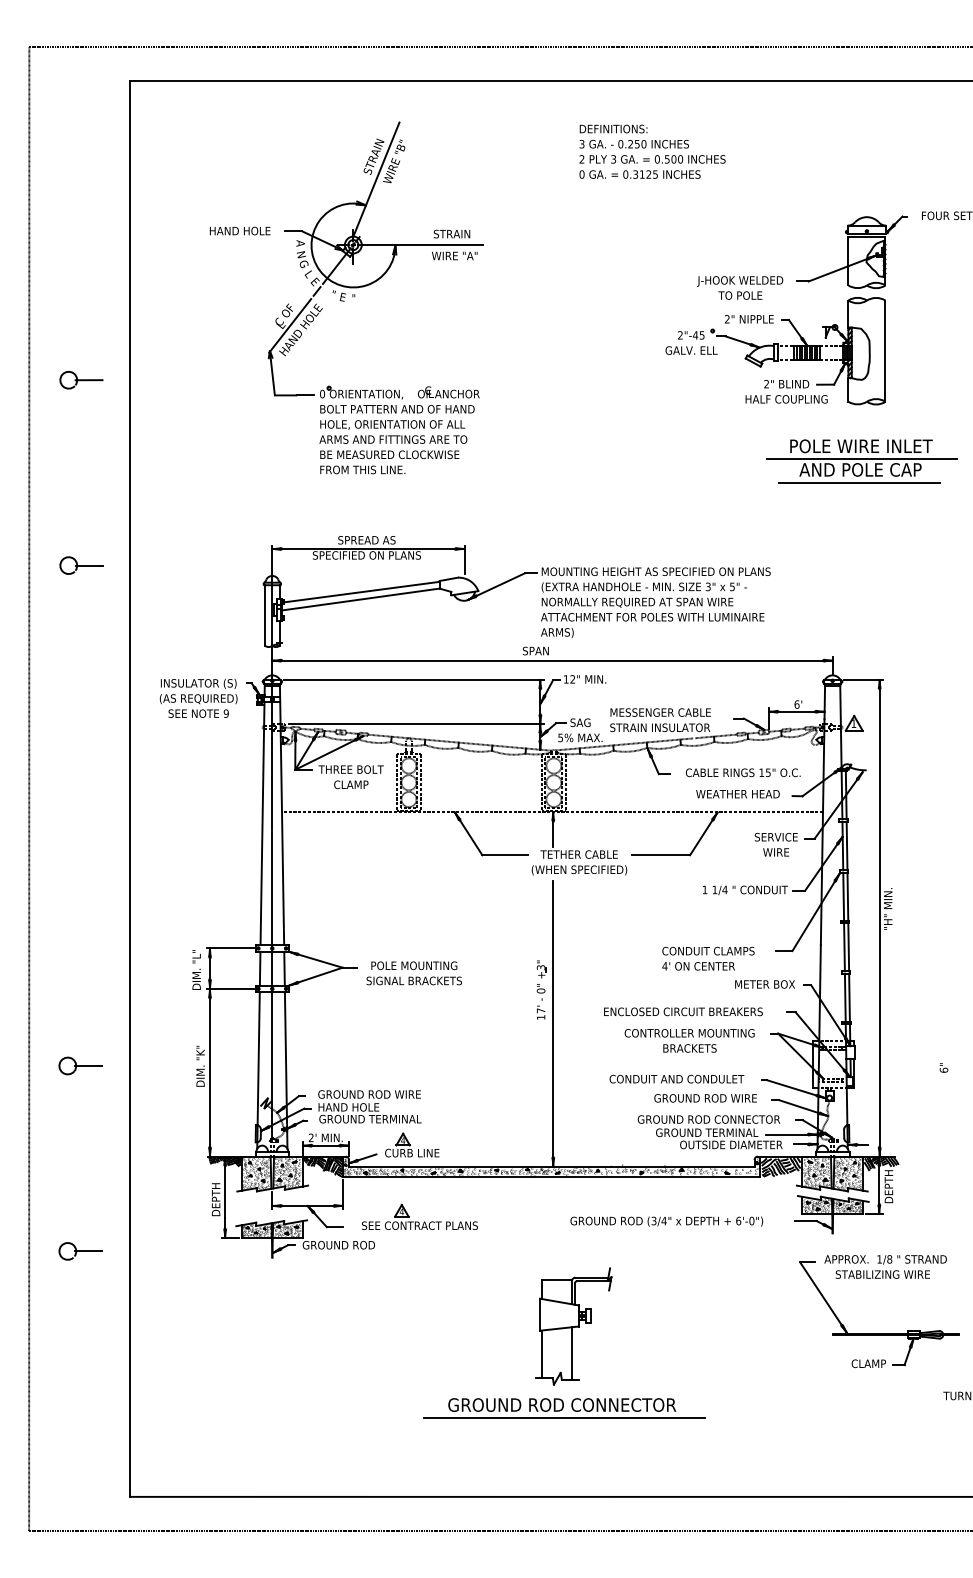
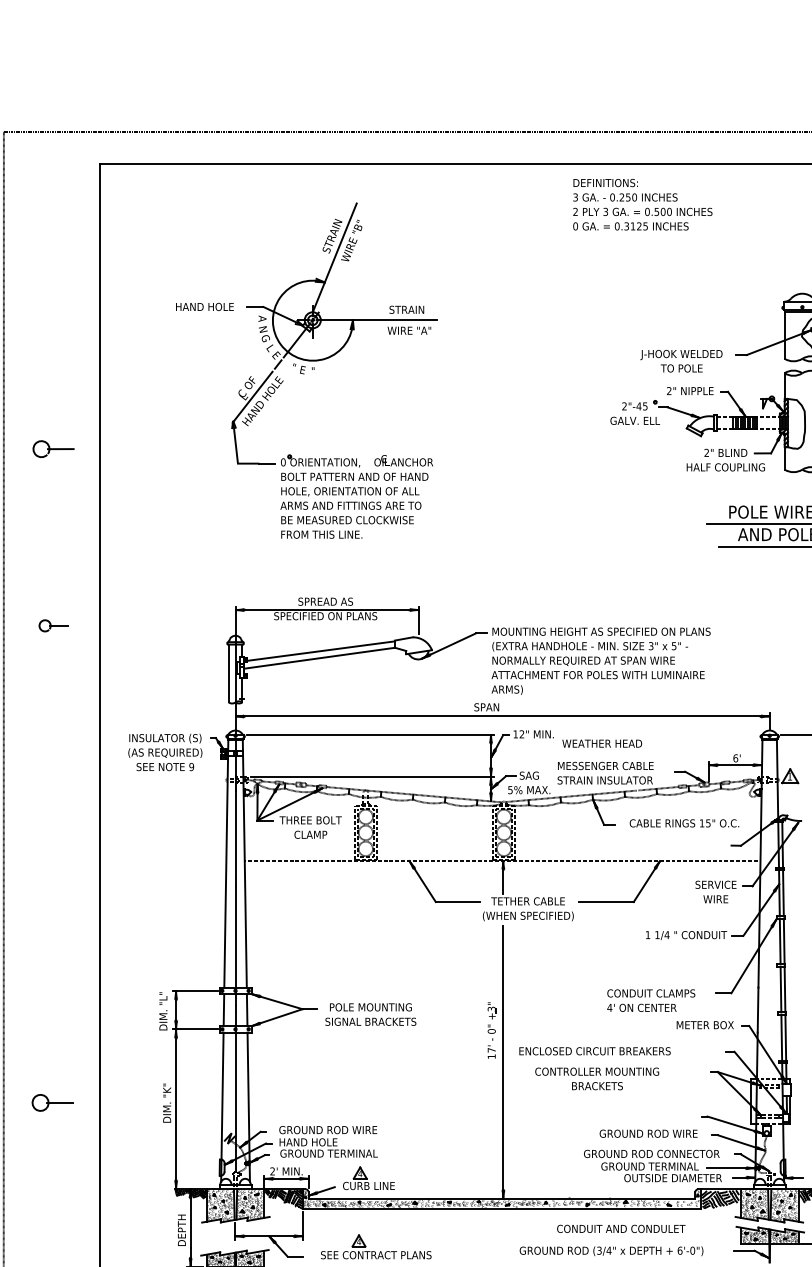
text: (652, 151) -> (642, 204), moved
part: (81, 565) -> (53, 625), size x0.7
text: (737, 794) -> (601, 743), moved
text: (683, 1011) -> (595, 1050), moved
text: (689, 1040) -> (597, 1078), moved
text: (676, 1078) -> (620, 1228), moved

